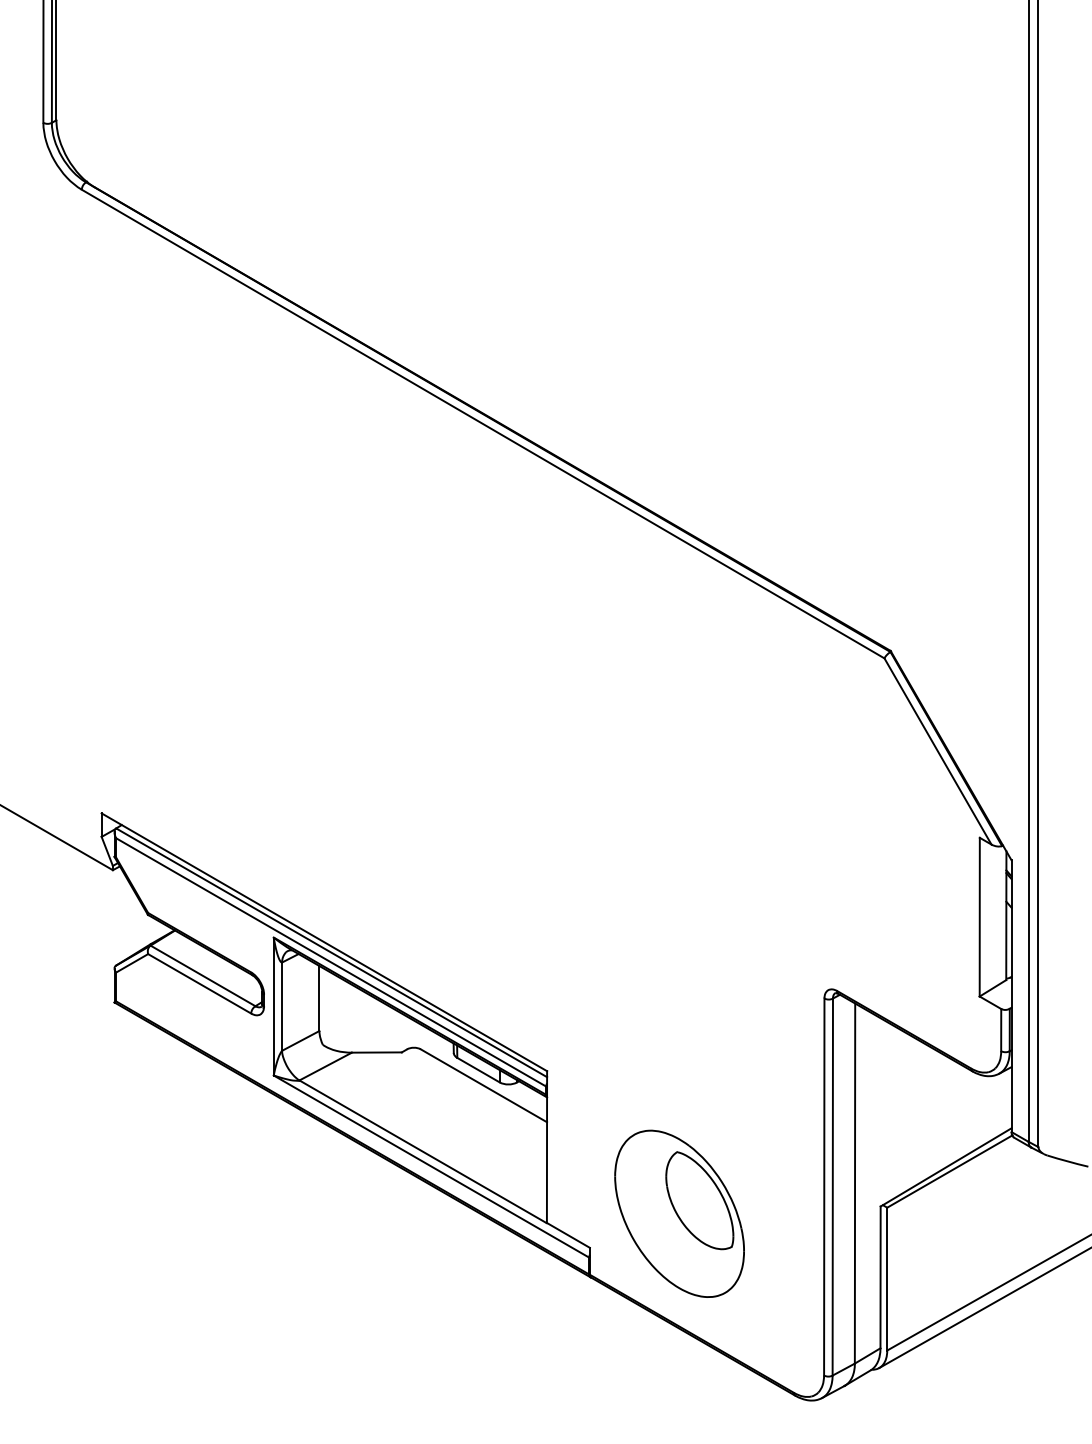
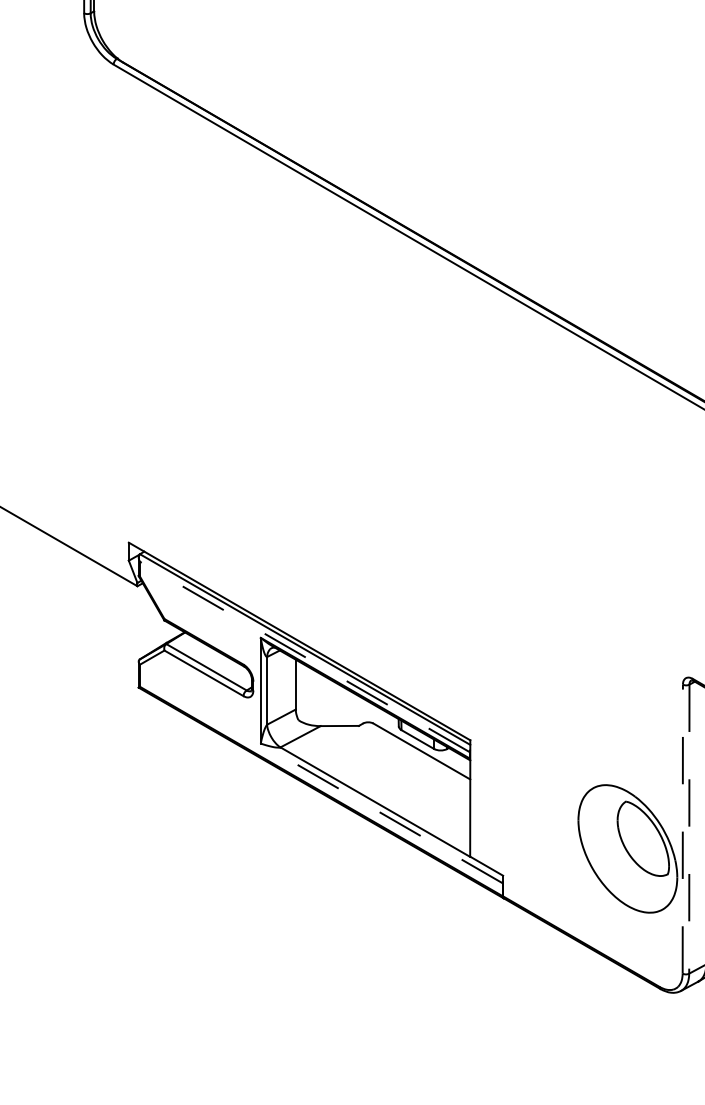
line: (330, 962) -> (304, 656), solid -> dashed
line: (431, 1166) -> (381, 813), solid -> dashed
line: (824, 1186) -> (682, 828), solid -> dashed
line: (832, 1187) -> (689, 829), solid -> dashed
part: (679, 1213) -> (627, 848), moved

